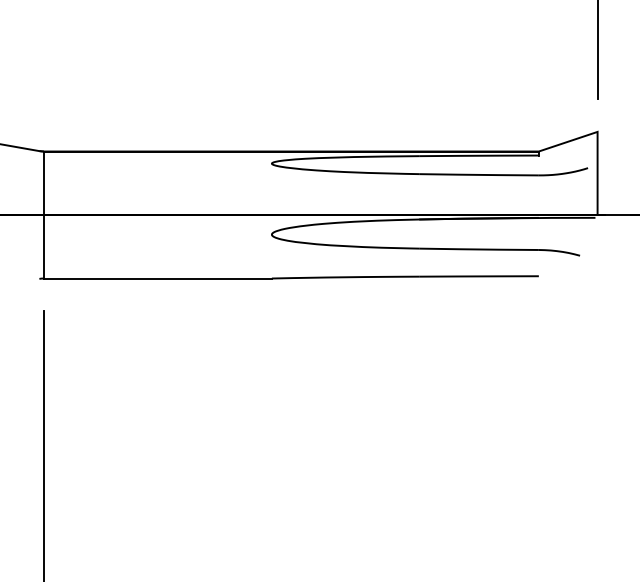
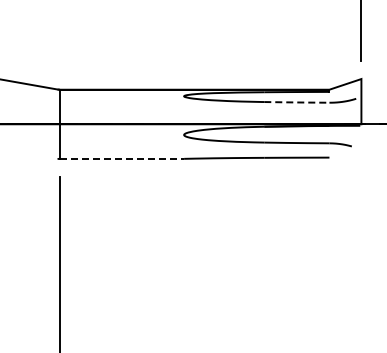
line: (478, 174) -> (296, 102), solid -> dashed
line: (158, 277) -> (122, 158), solid -> dashed

